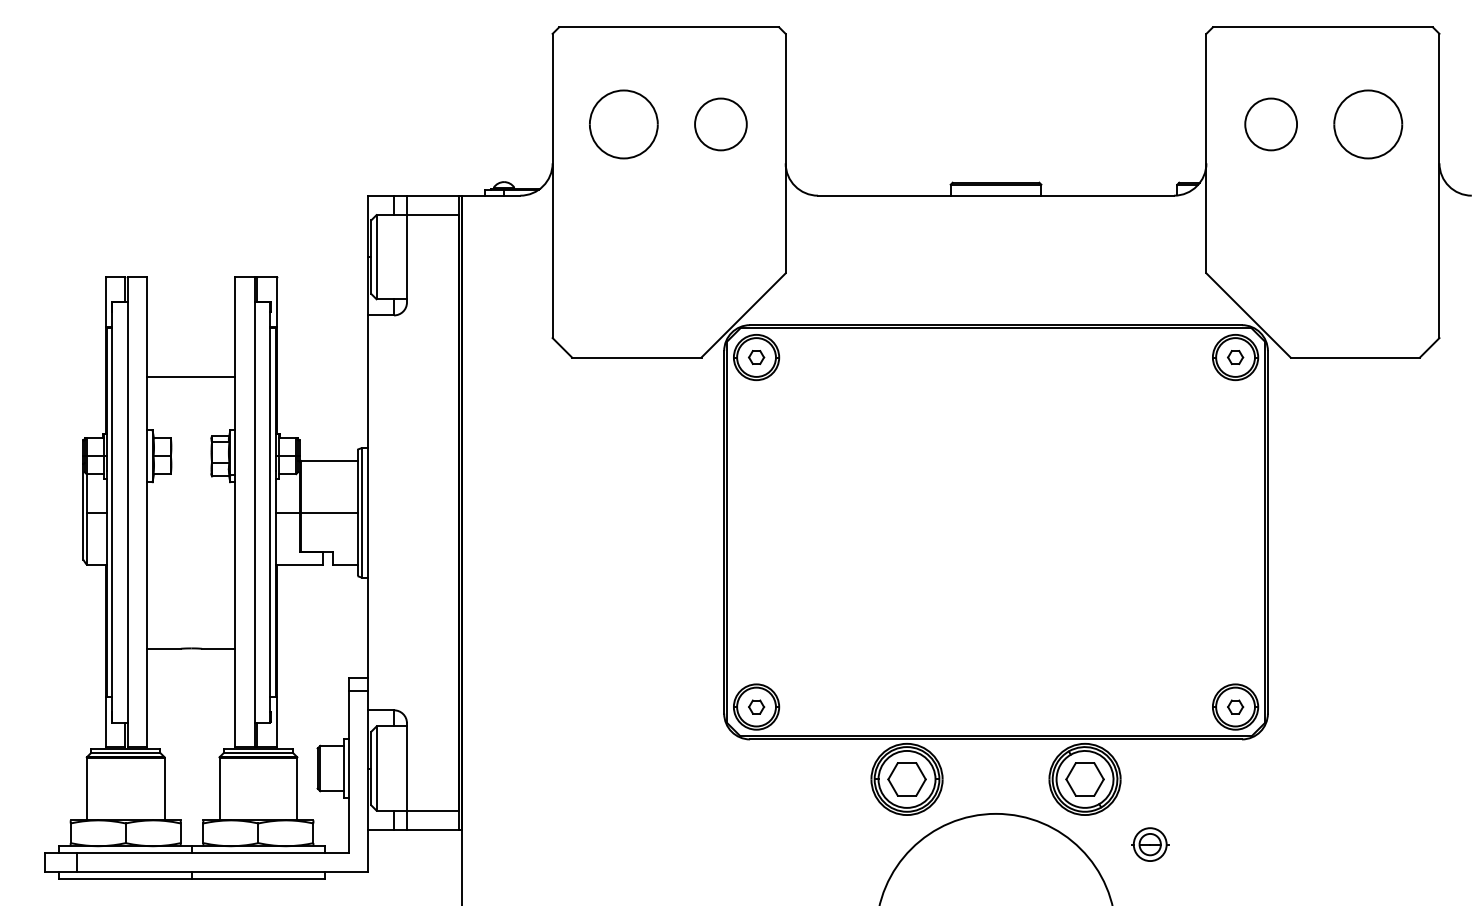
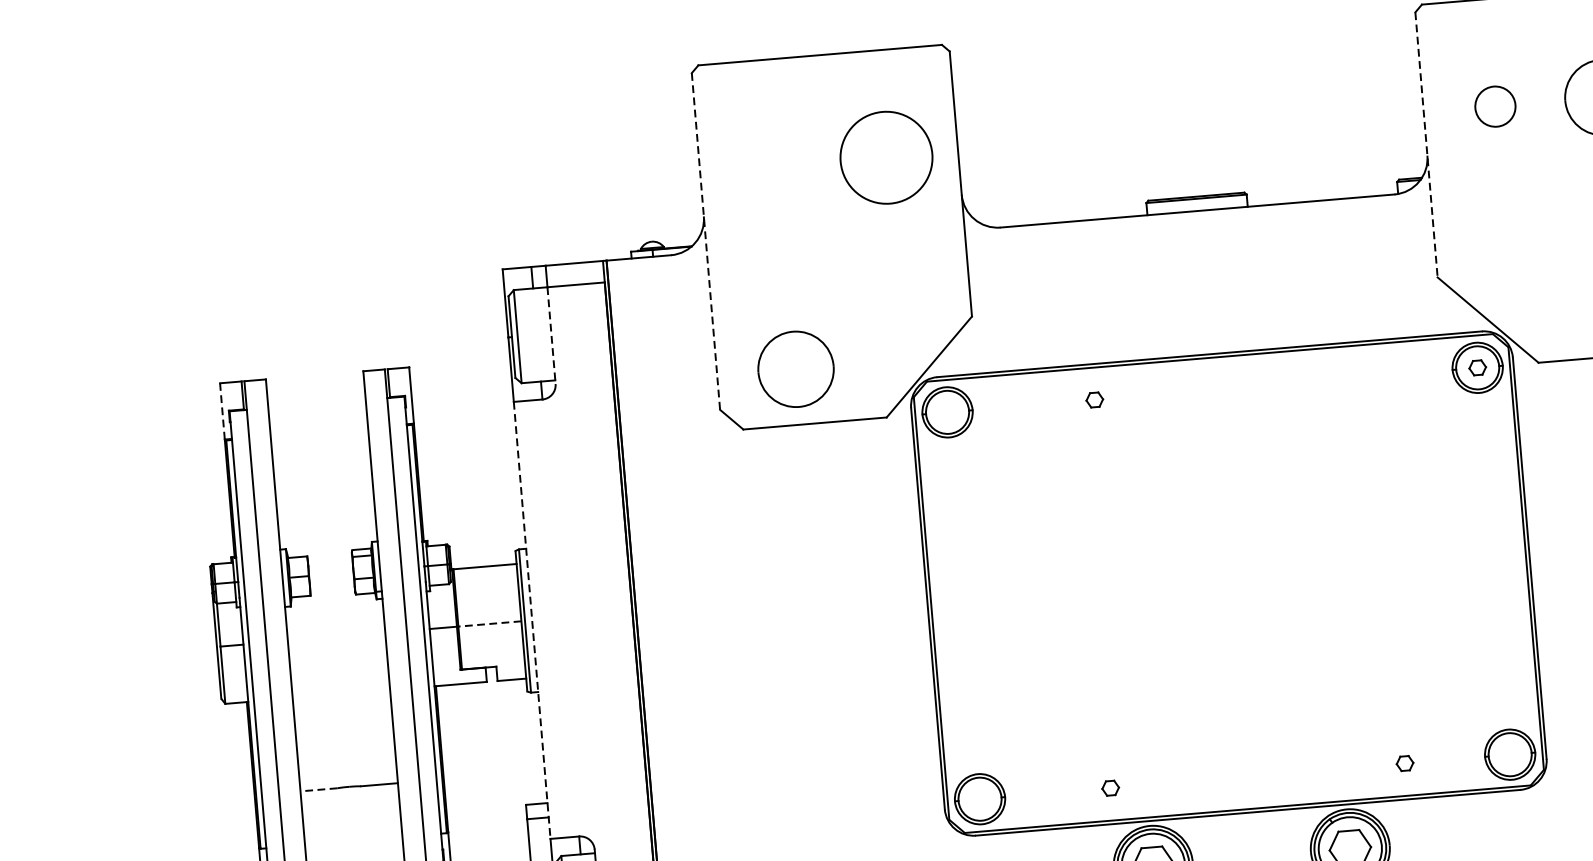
part: (623, 124) -> (795, 369), moved
circle: (720, 124) -> (886, 157), size x1.6
circle: (1271, 124) -> (1495, 106), size x0.7
line: (1206, 153) -> (1426, 144), solid -> dashed
line: (552, 186) -> (705, 242), solid -> dashed
line: (406, 258) -> (550, 335), solid -> dashed
line: (105, 301) -> (221, 410), solid -> dashed
part: (756, 357) -> (1094, 400), moved
line: (191, 376) -> (323, 485), removed
line: (329, 512) -> (489, 623), solid -> dashed
line: (368, 513) -> (532, 621), solid -> dashed
line: (164, 648) -> (319, 789), solid -> dashed
part: (756, 706) -> (1110, 787), moved
part: (1235, 706) -> (1404, 762), moved

